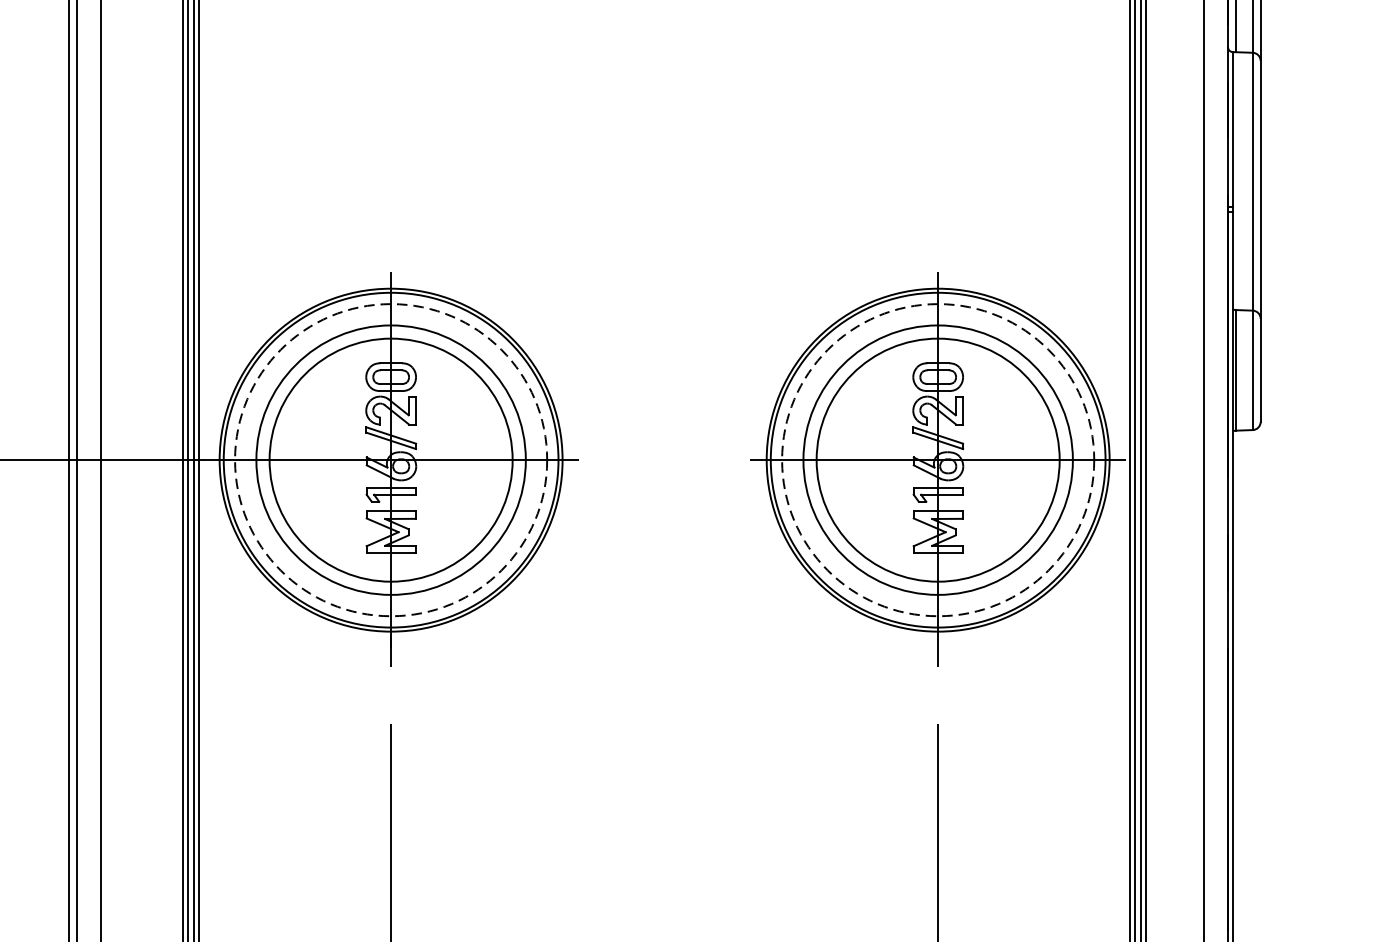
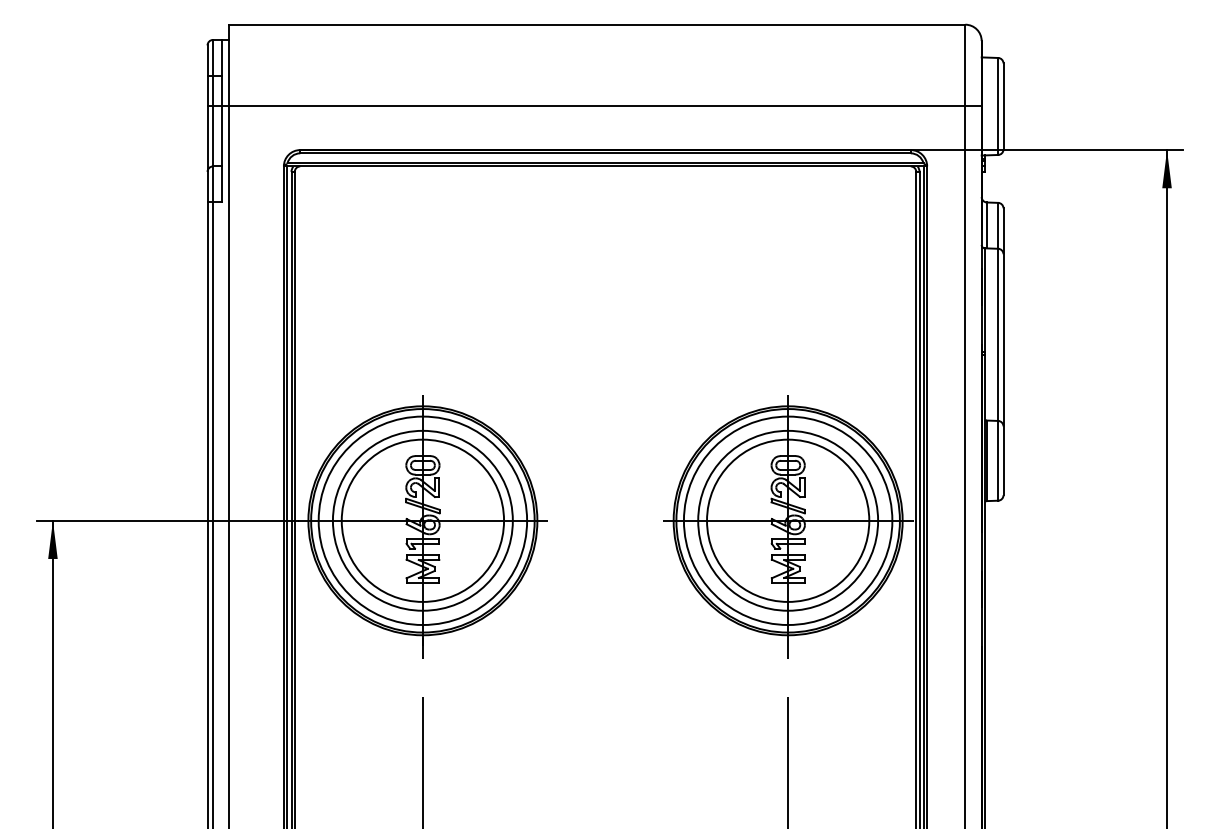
circle: (390, 459) -> (422, 520), dashed -> solid
circle: (937, 459) -> (787, 520), dashed -> solid

